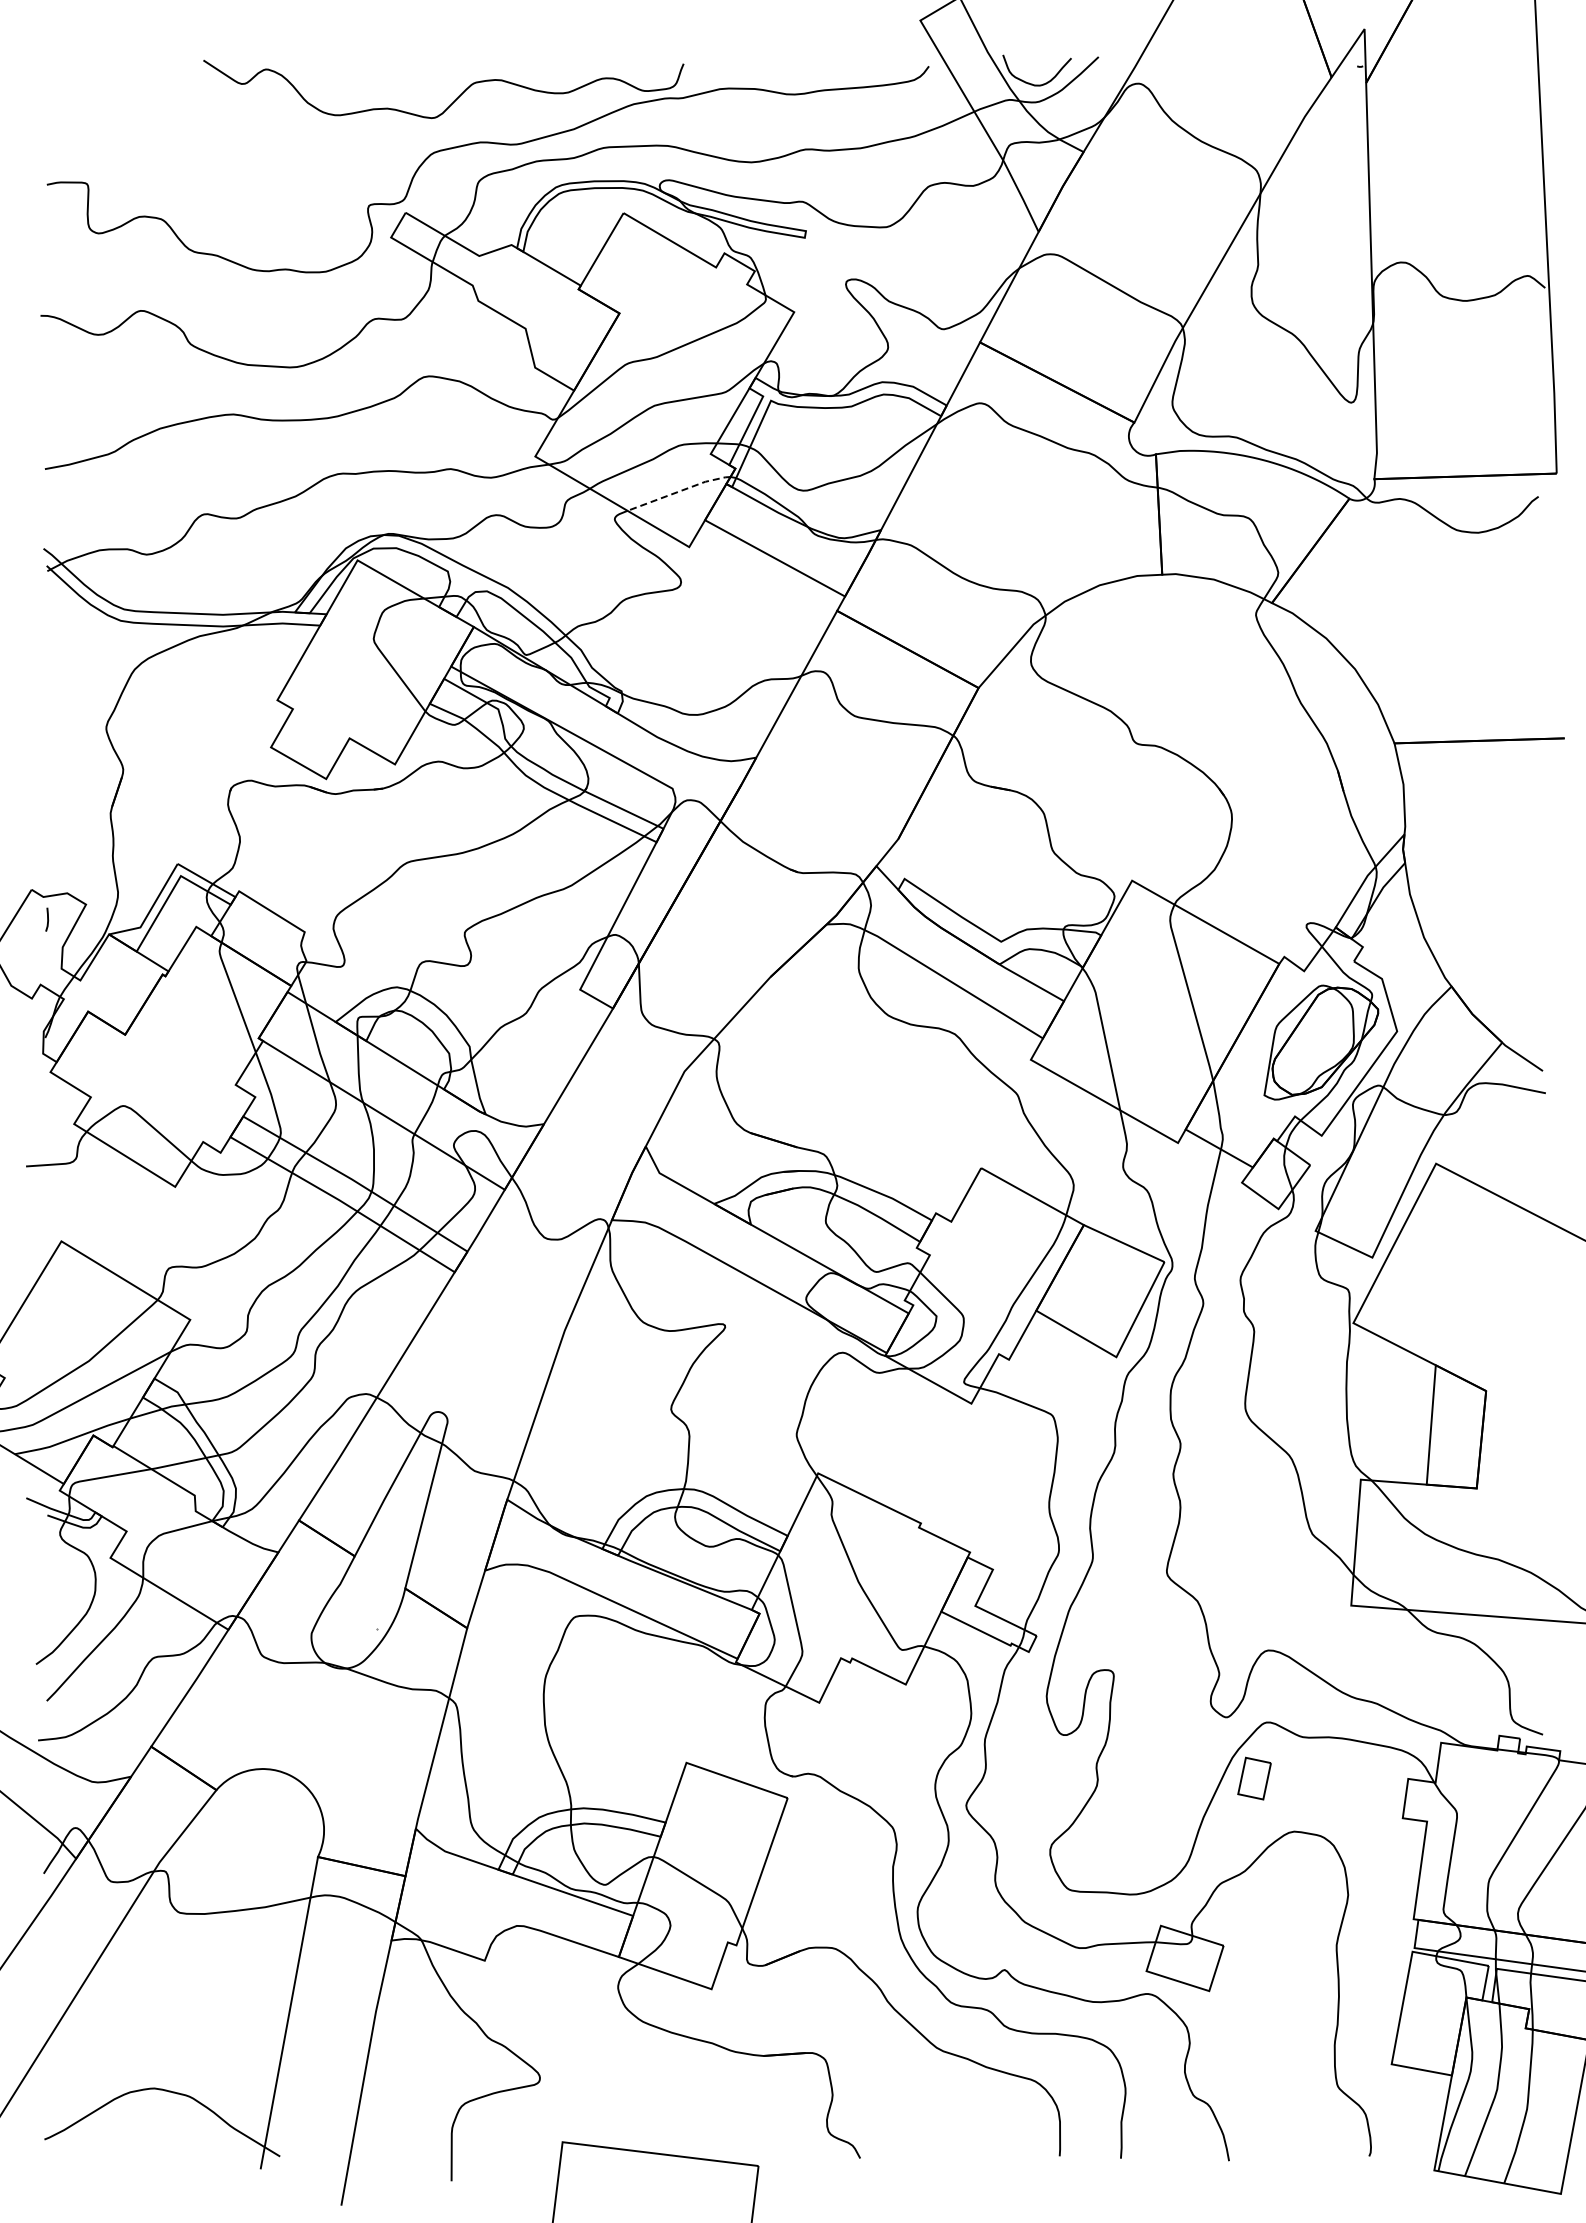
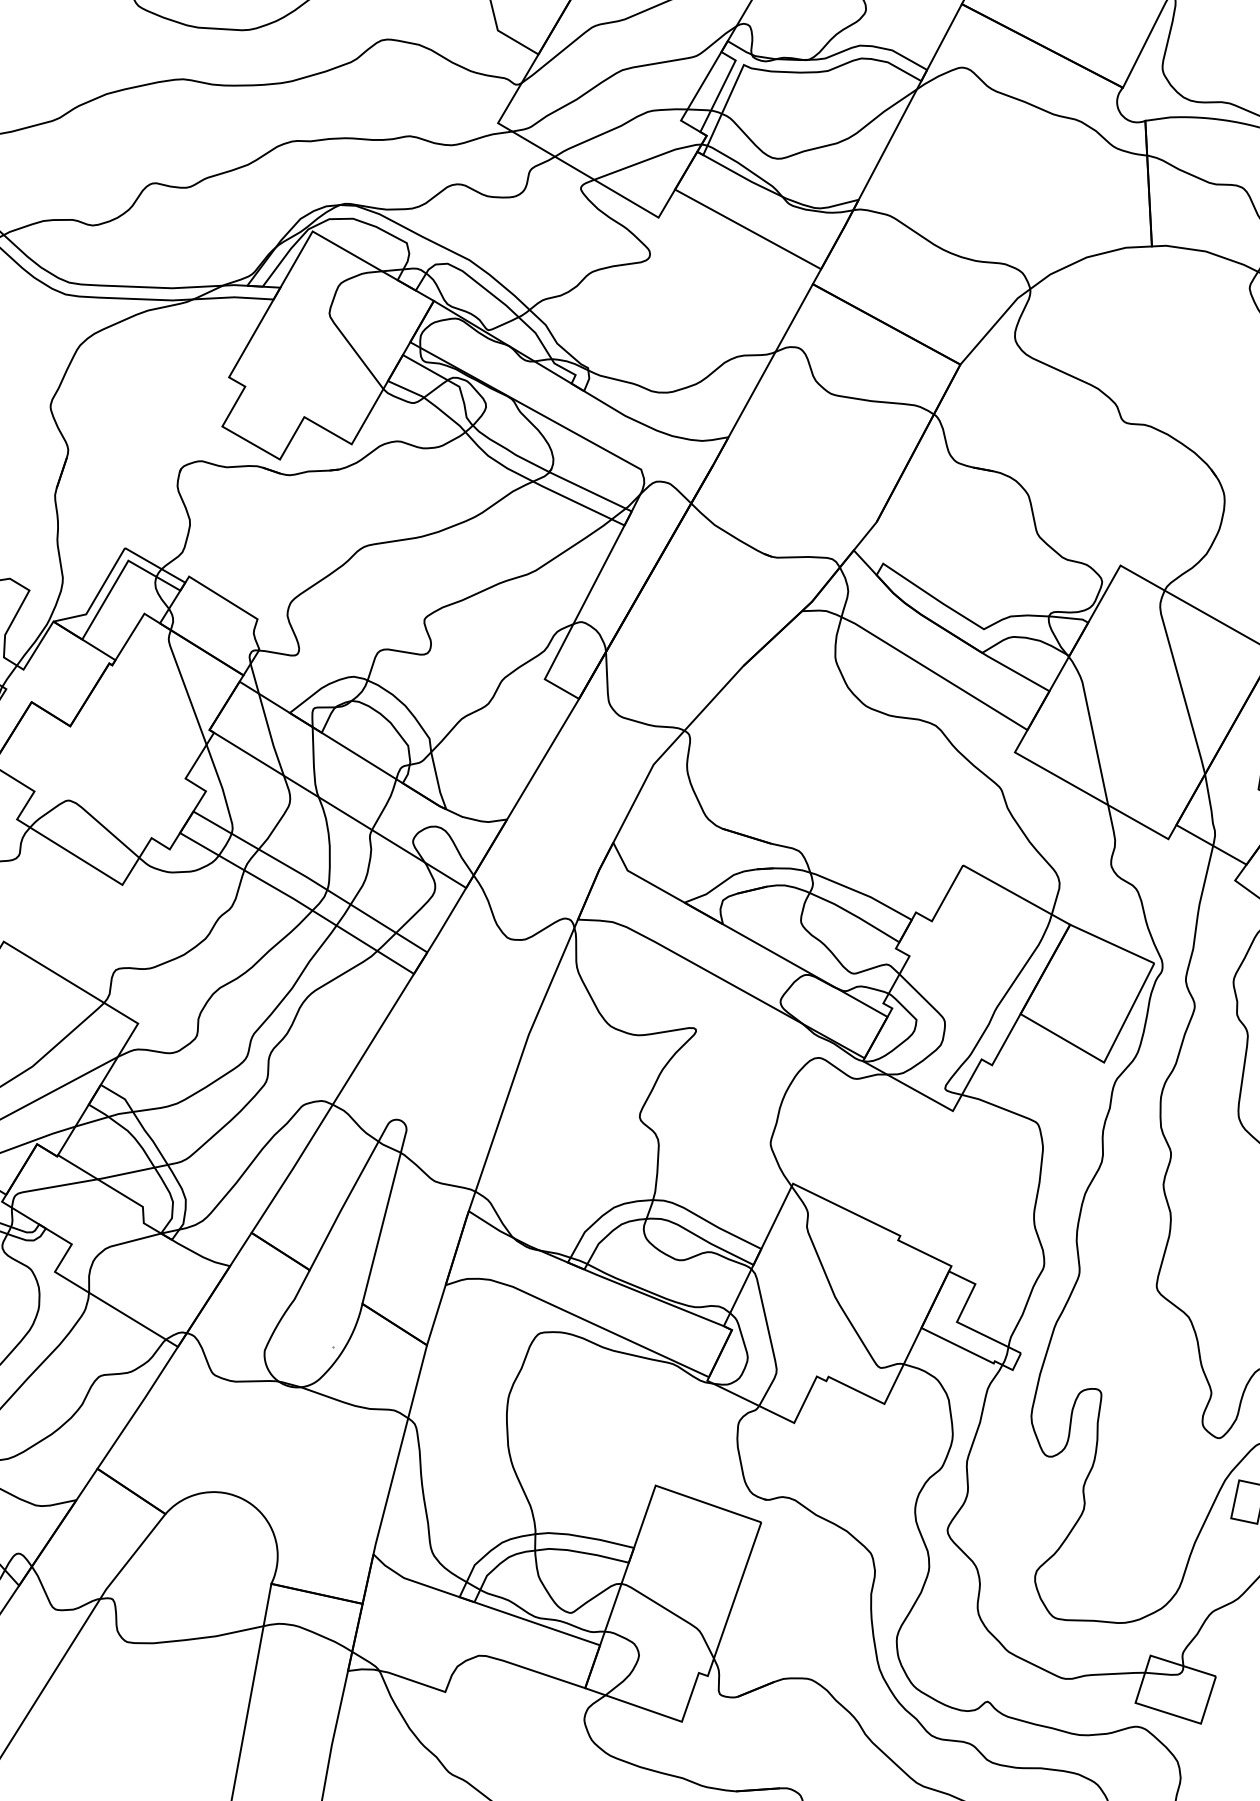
line: (679, 491) -> (648, 159), dashed -> solid

